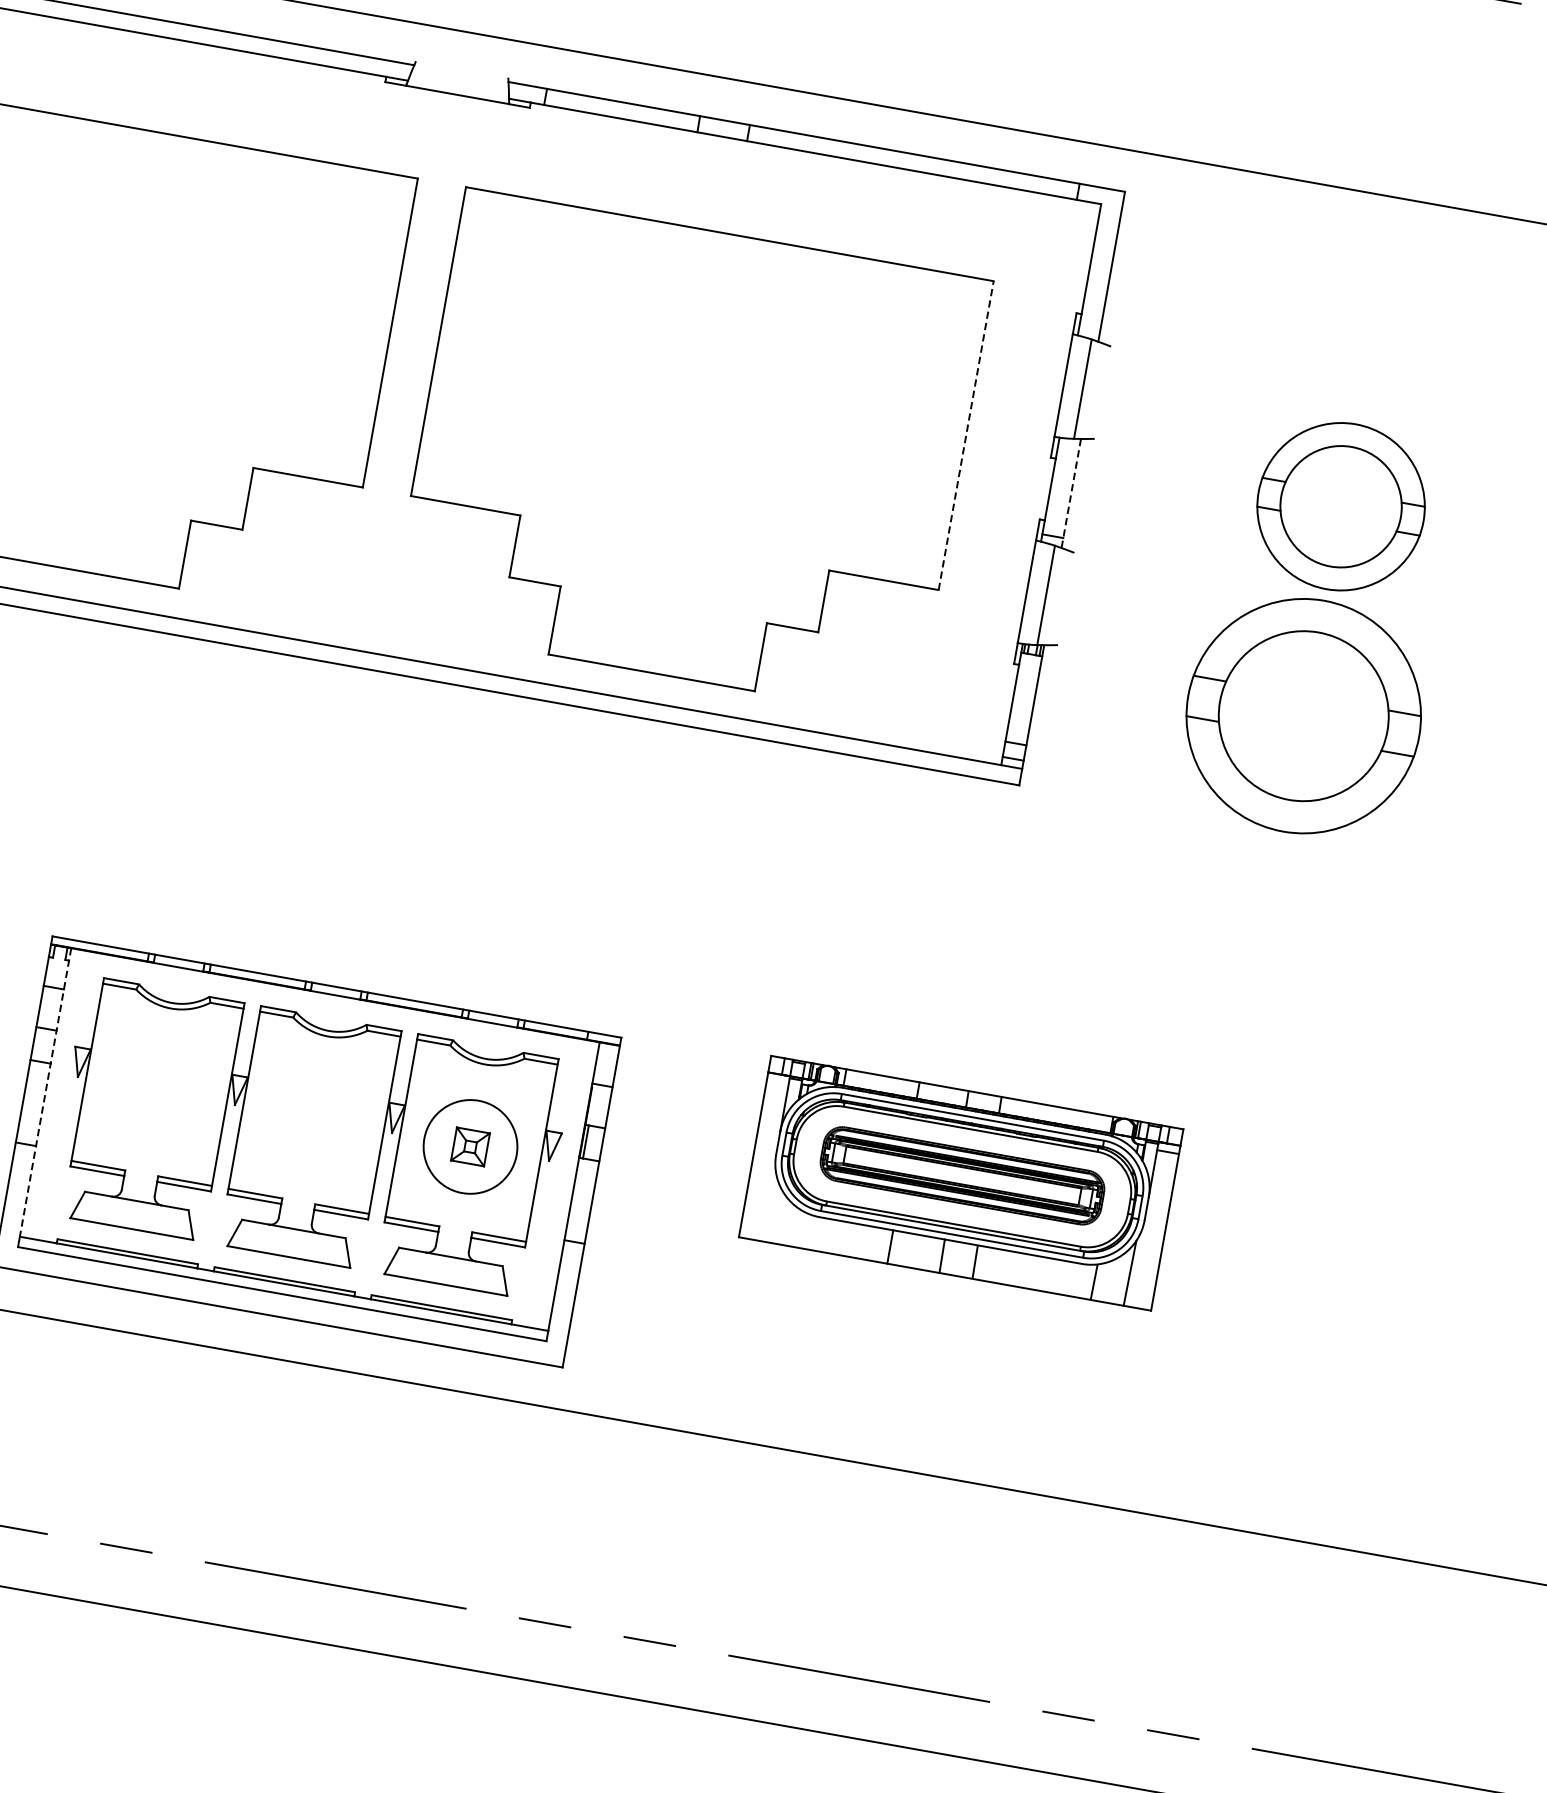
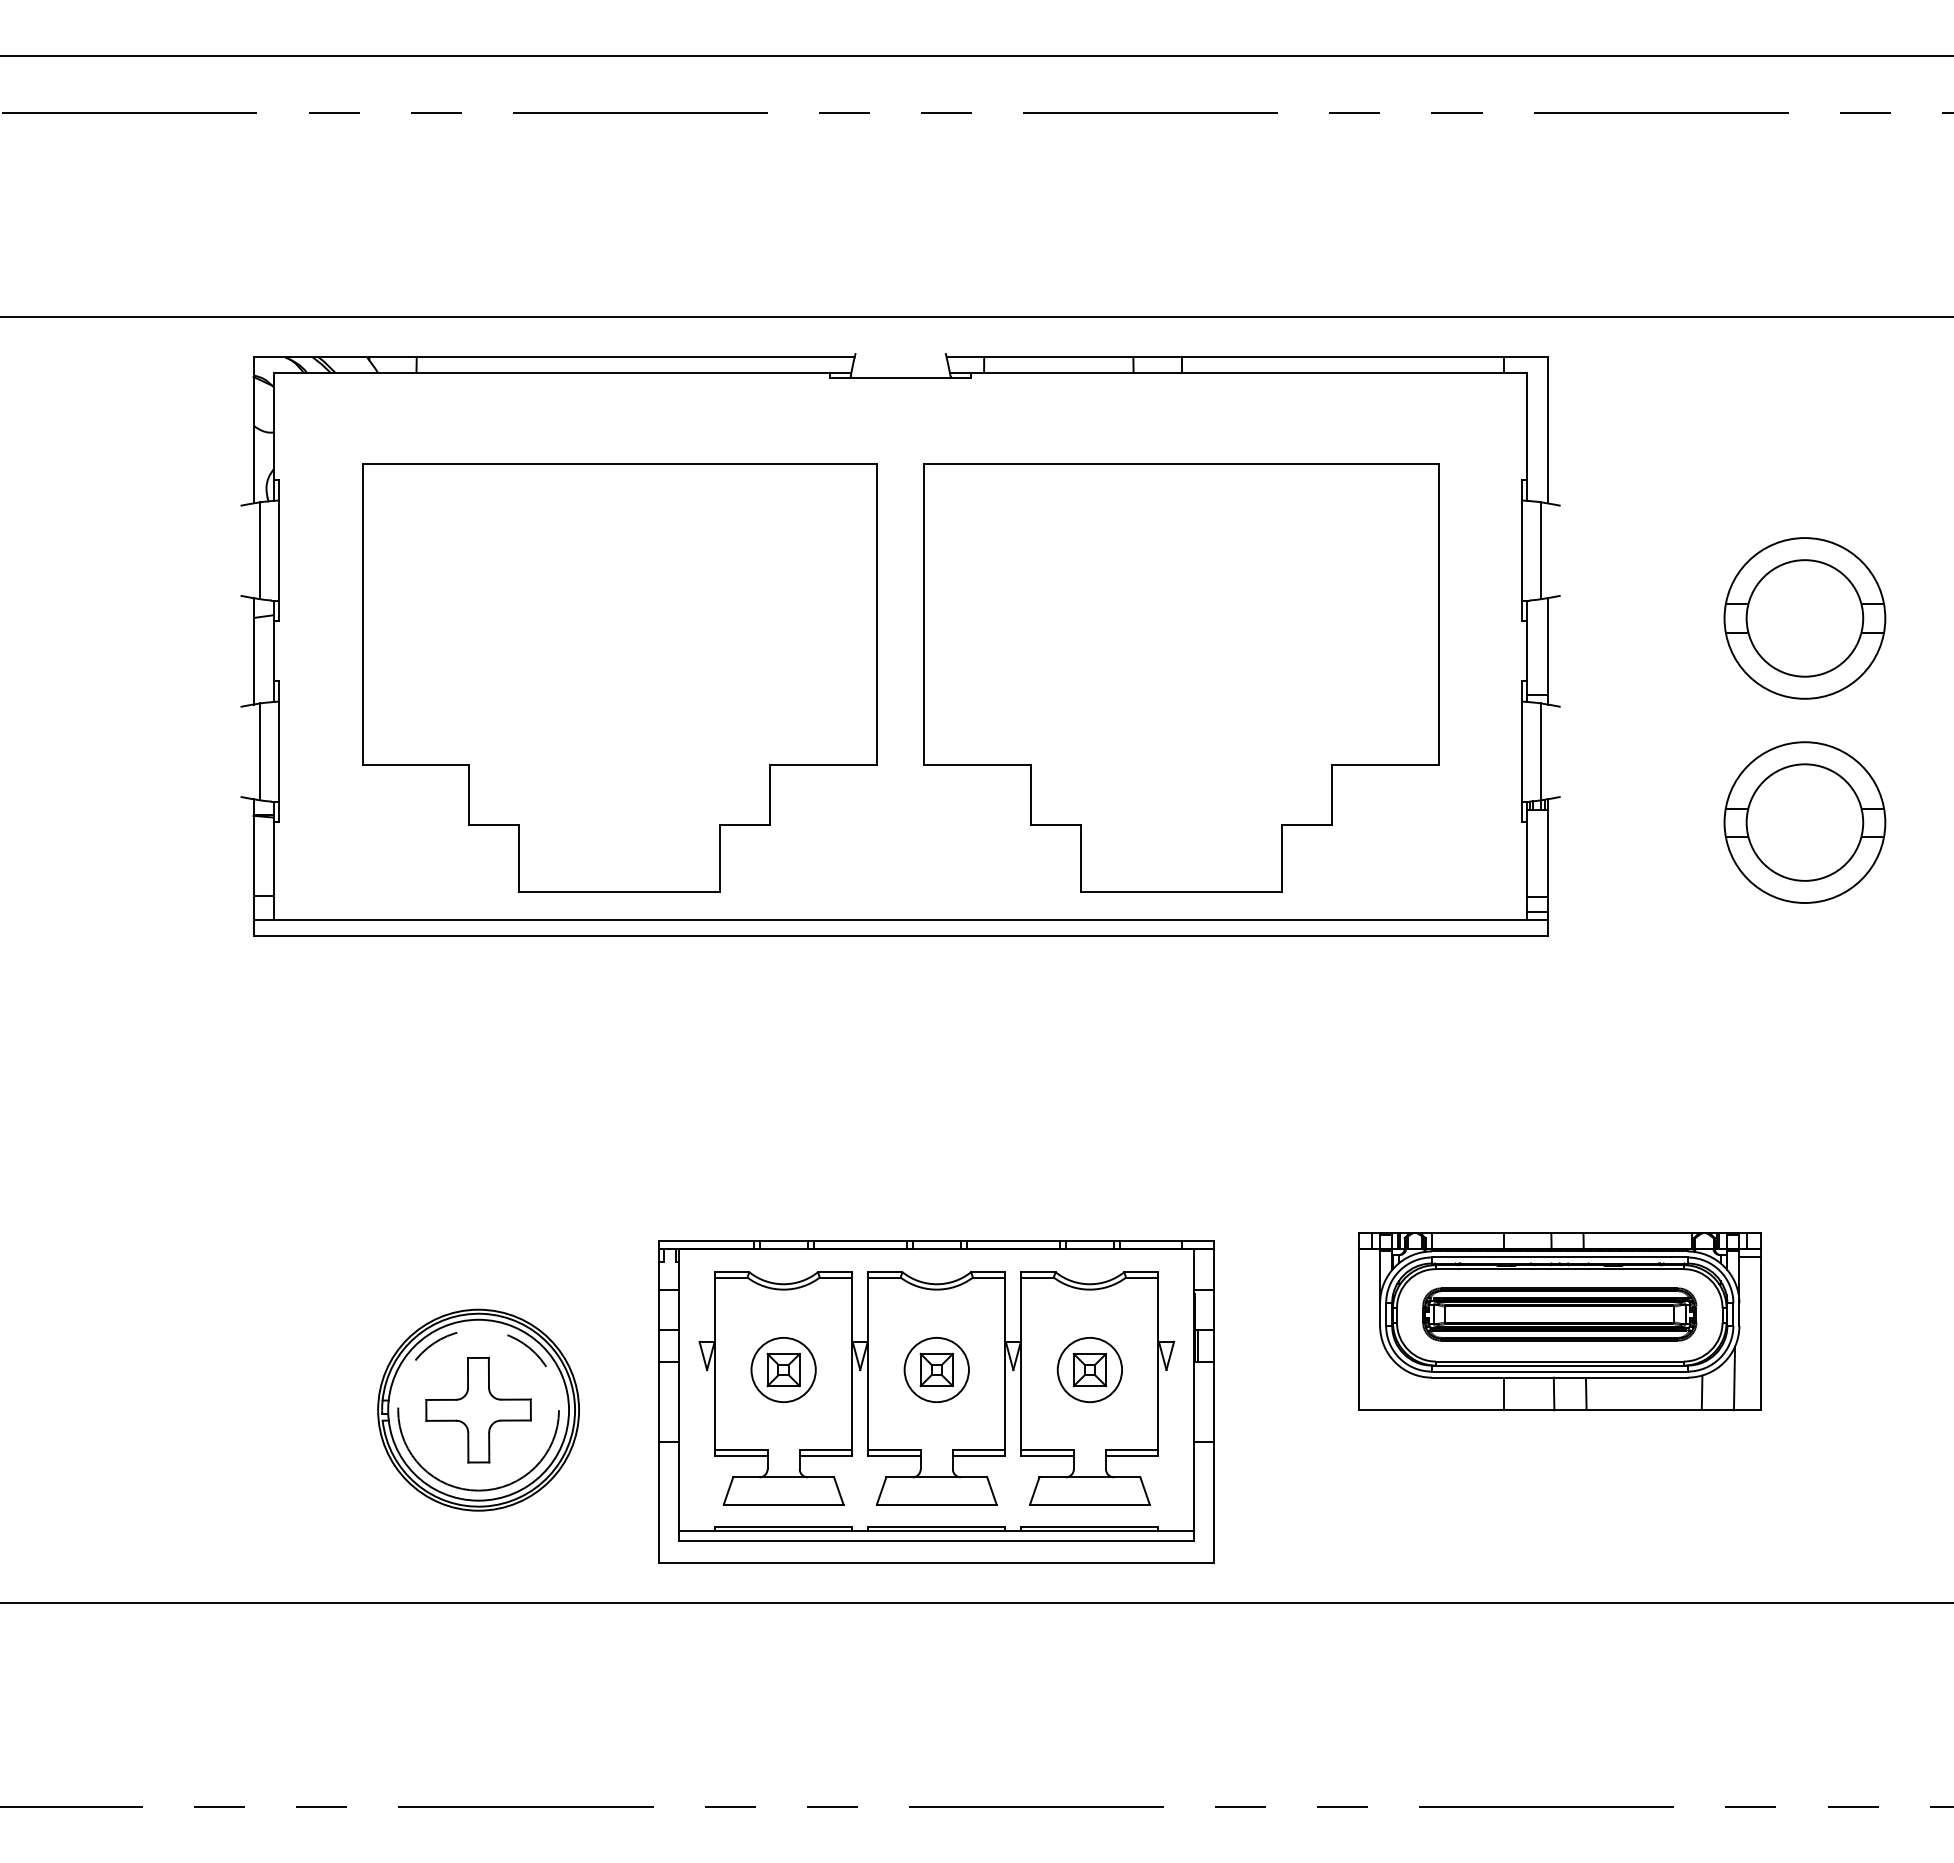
line: (966, 435) -> (1438, 614), dashed -> solid
line: (1071, 493) -> (1547, 651), dashed -> solid
part: (1303, 715) -> (1804, 822), size x0.71
part: (156, 1091) -> (783, 1370), added
line: (45, 1092) -> (679, 1390), dashed -> solid
part: (313, 1119) -> (936, 1370), added
circle: (470, 1146) -> (1089, 1369), size x0.71

